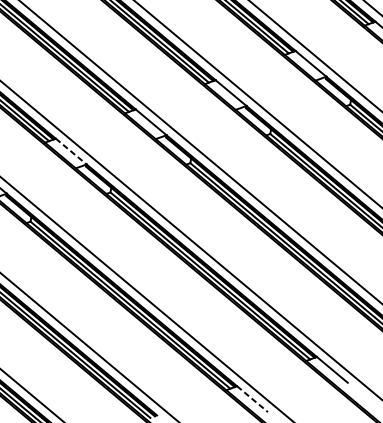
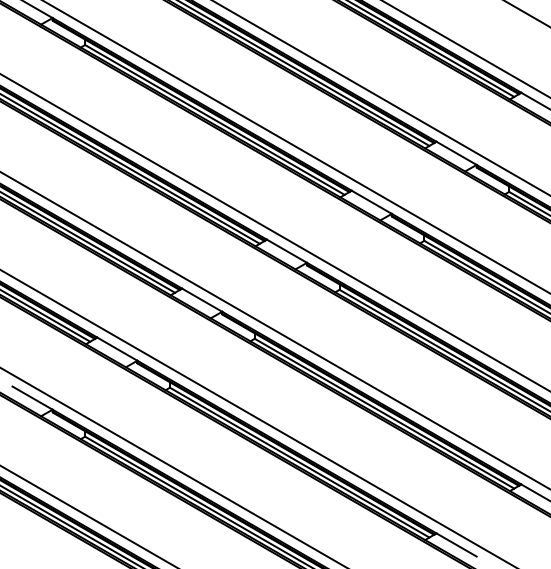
line: (71, 151) -> (202, 300), dashed -> solid
line: (253, 399) -> (457, 545), dashed -> solid

